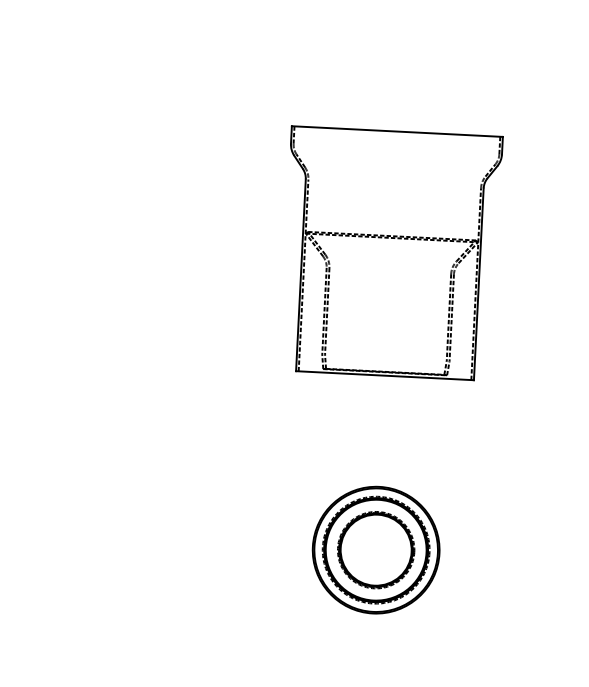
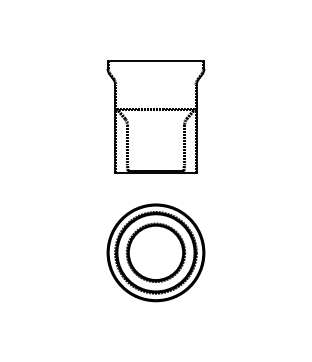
part: (375, 549) -> (155, 252), size x1.67

